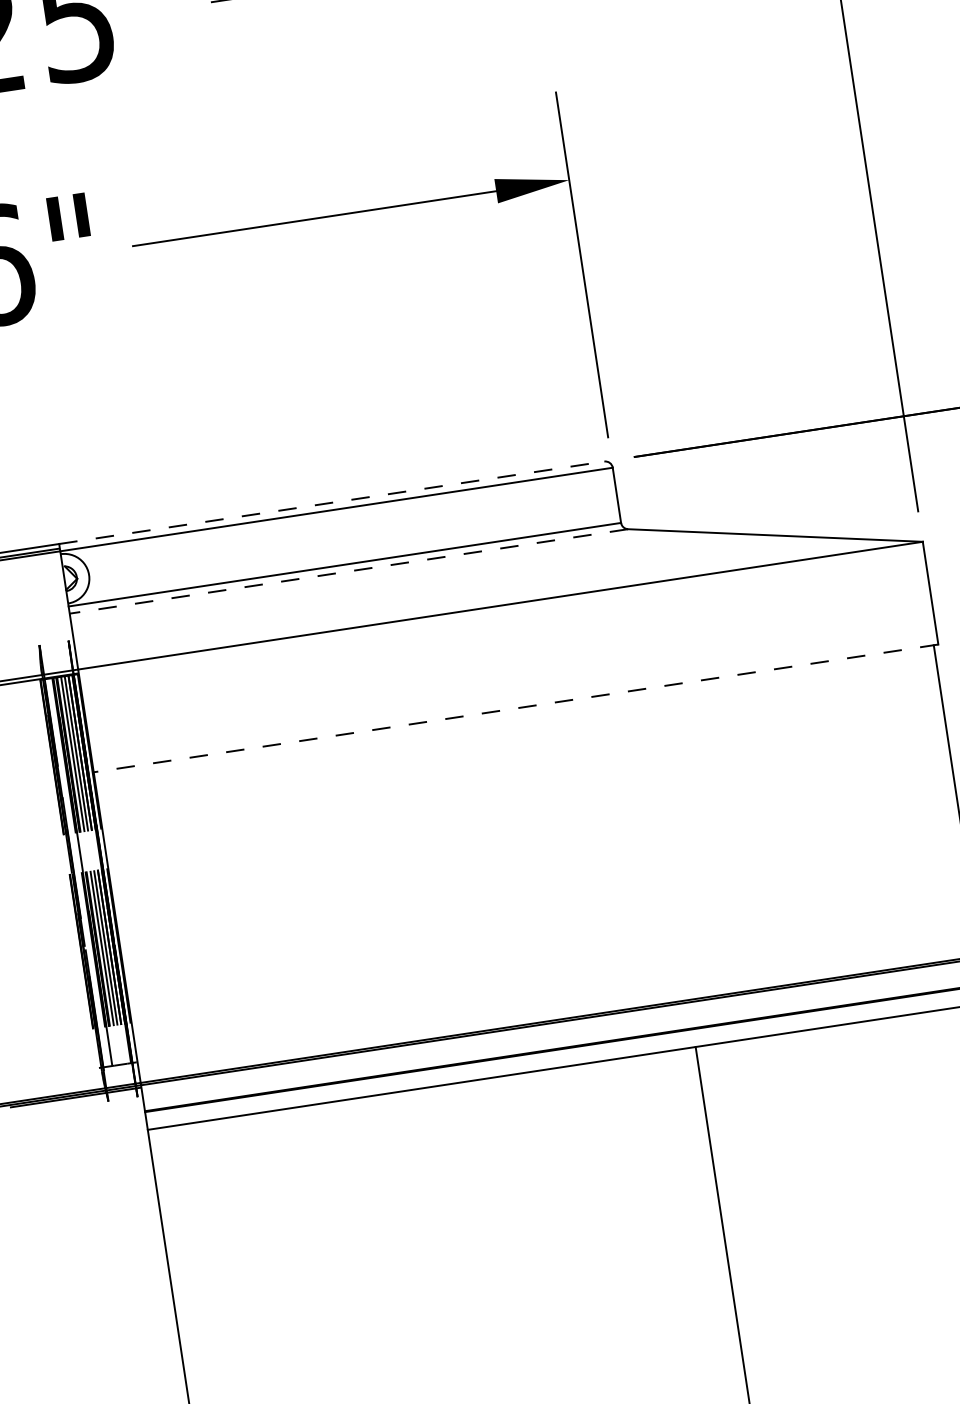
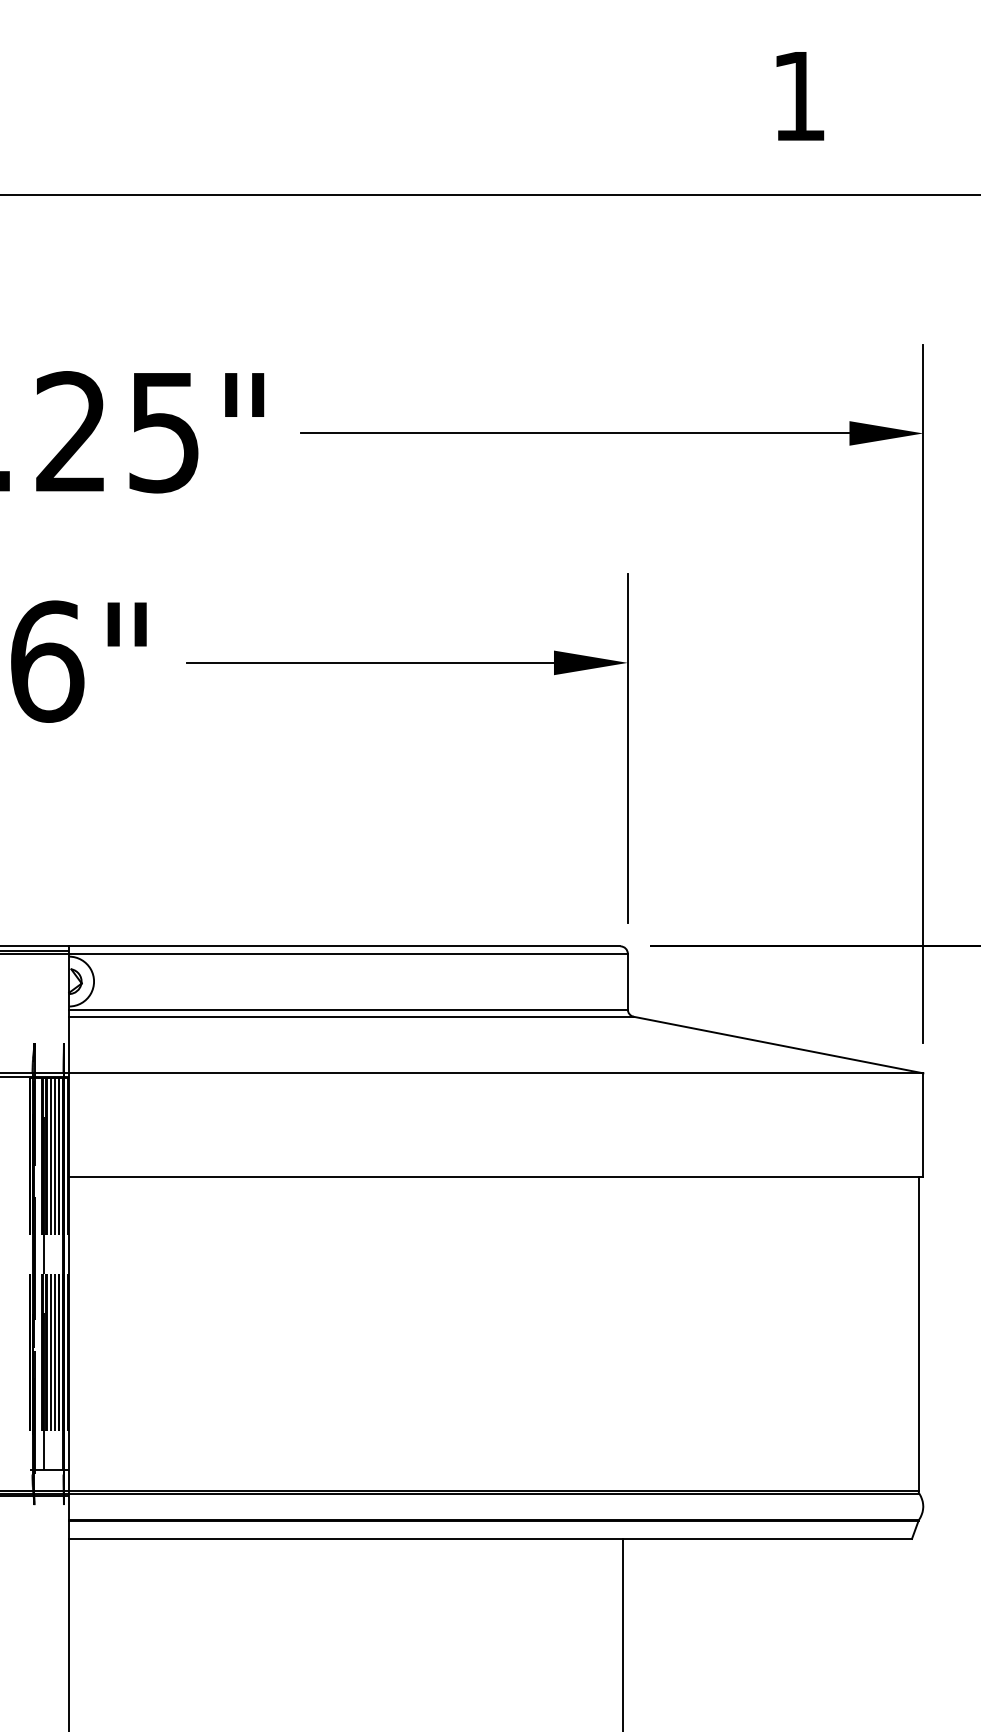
line: (331, 502) -> (344, 946), dashed -> solid
line: (347, 571) -> (350, 1016), dashed -> solid
line: (515, 708) -> (495, 1177), dashed -> solid

